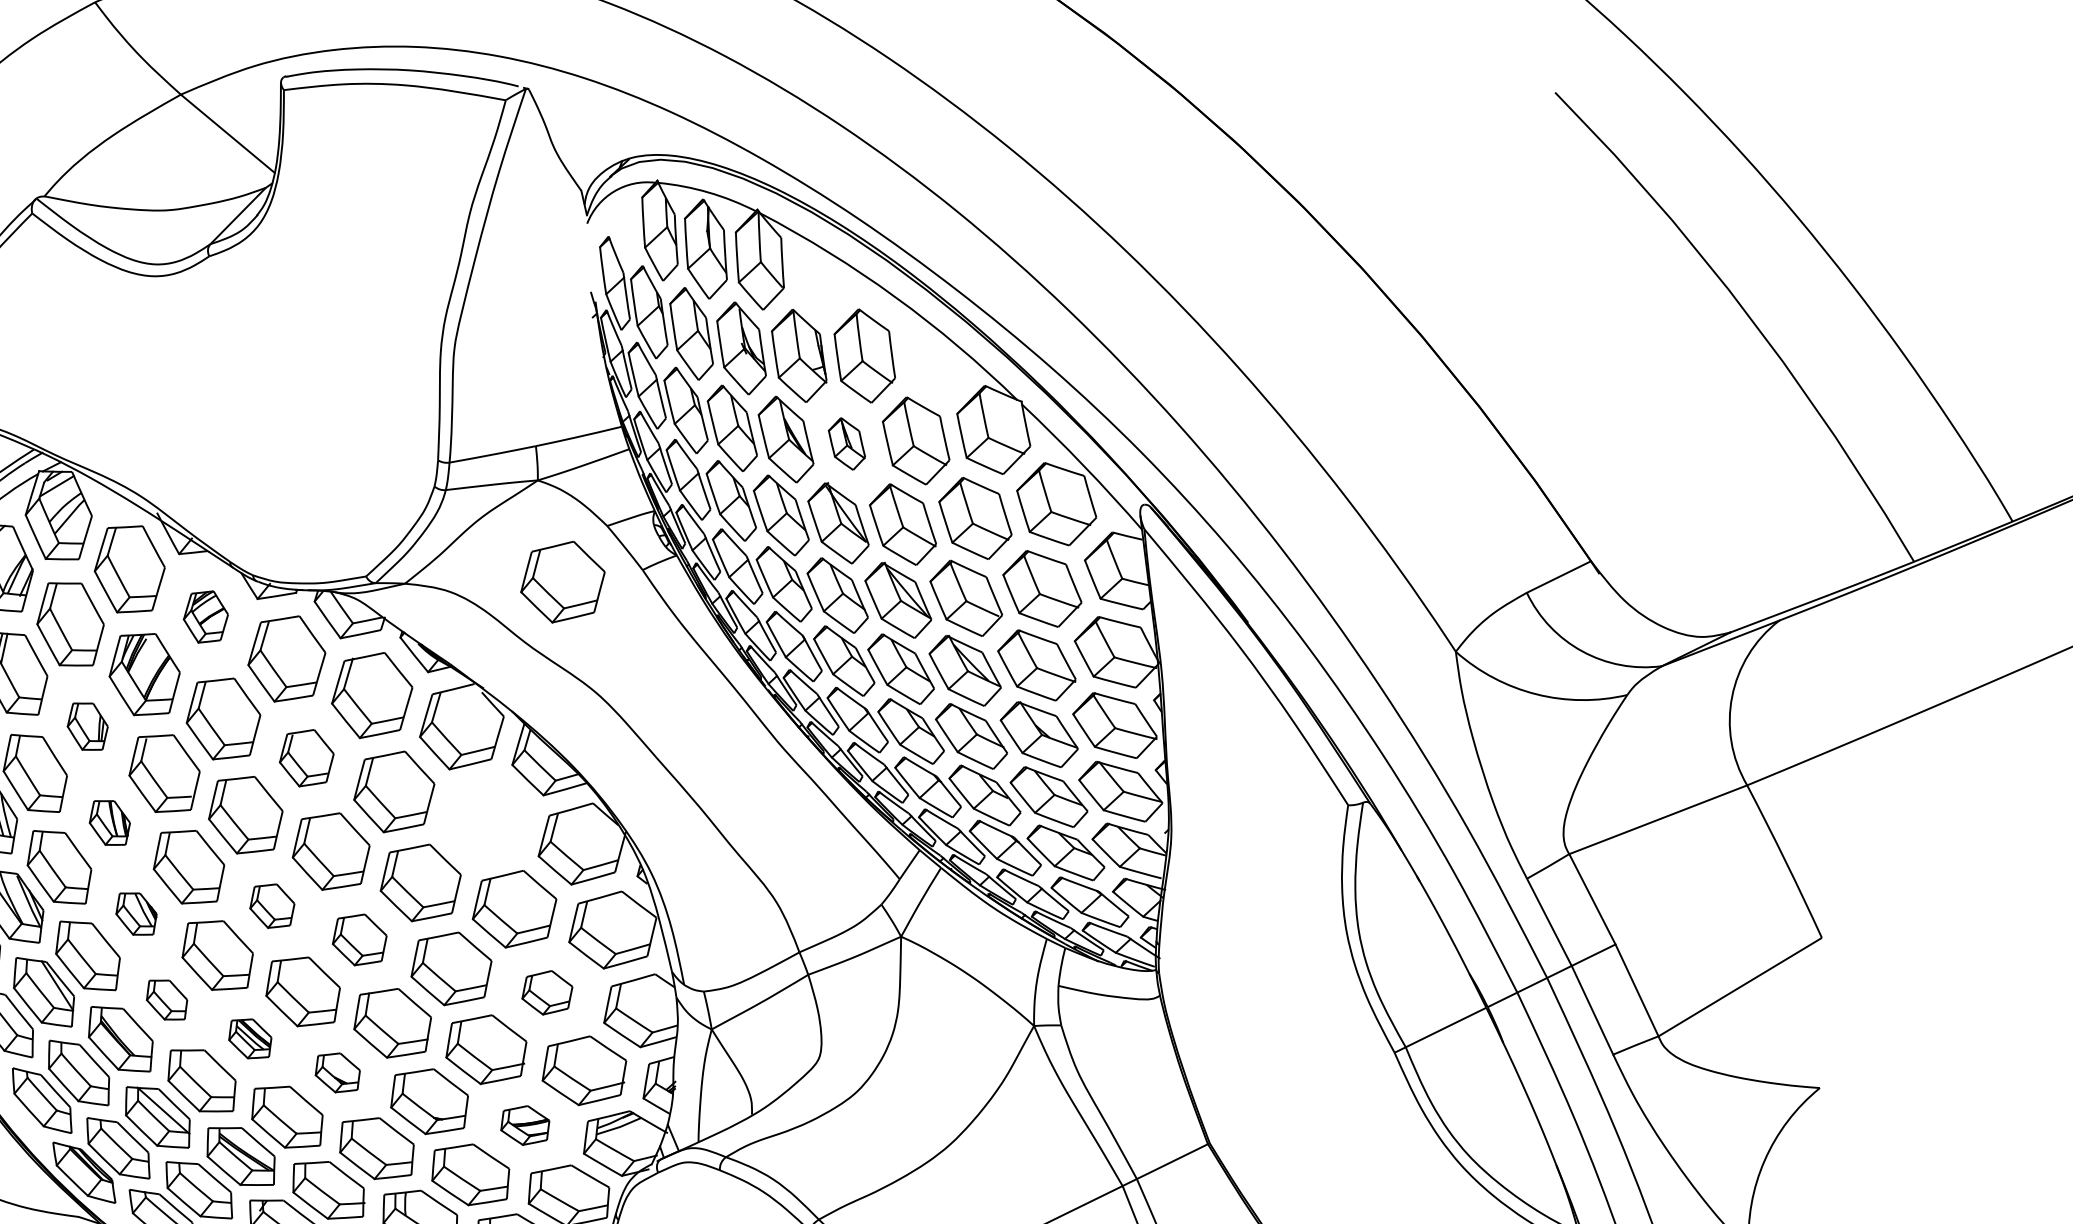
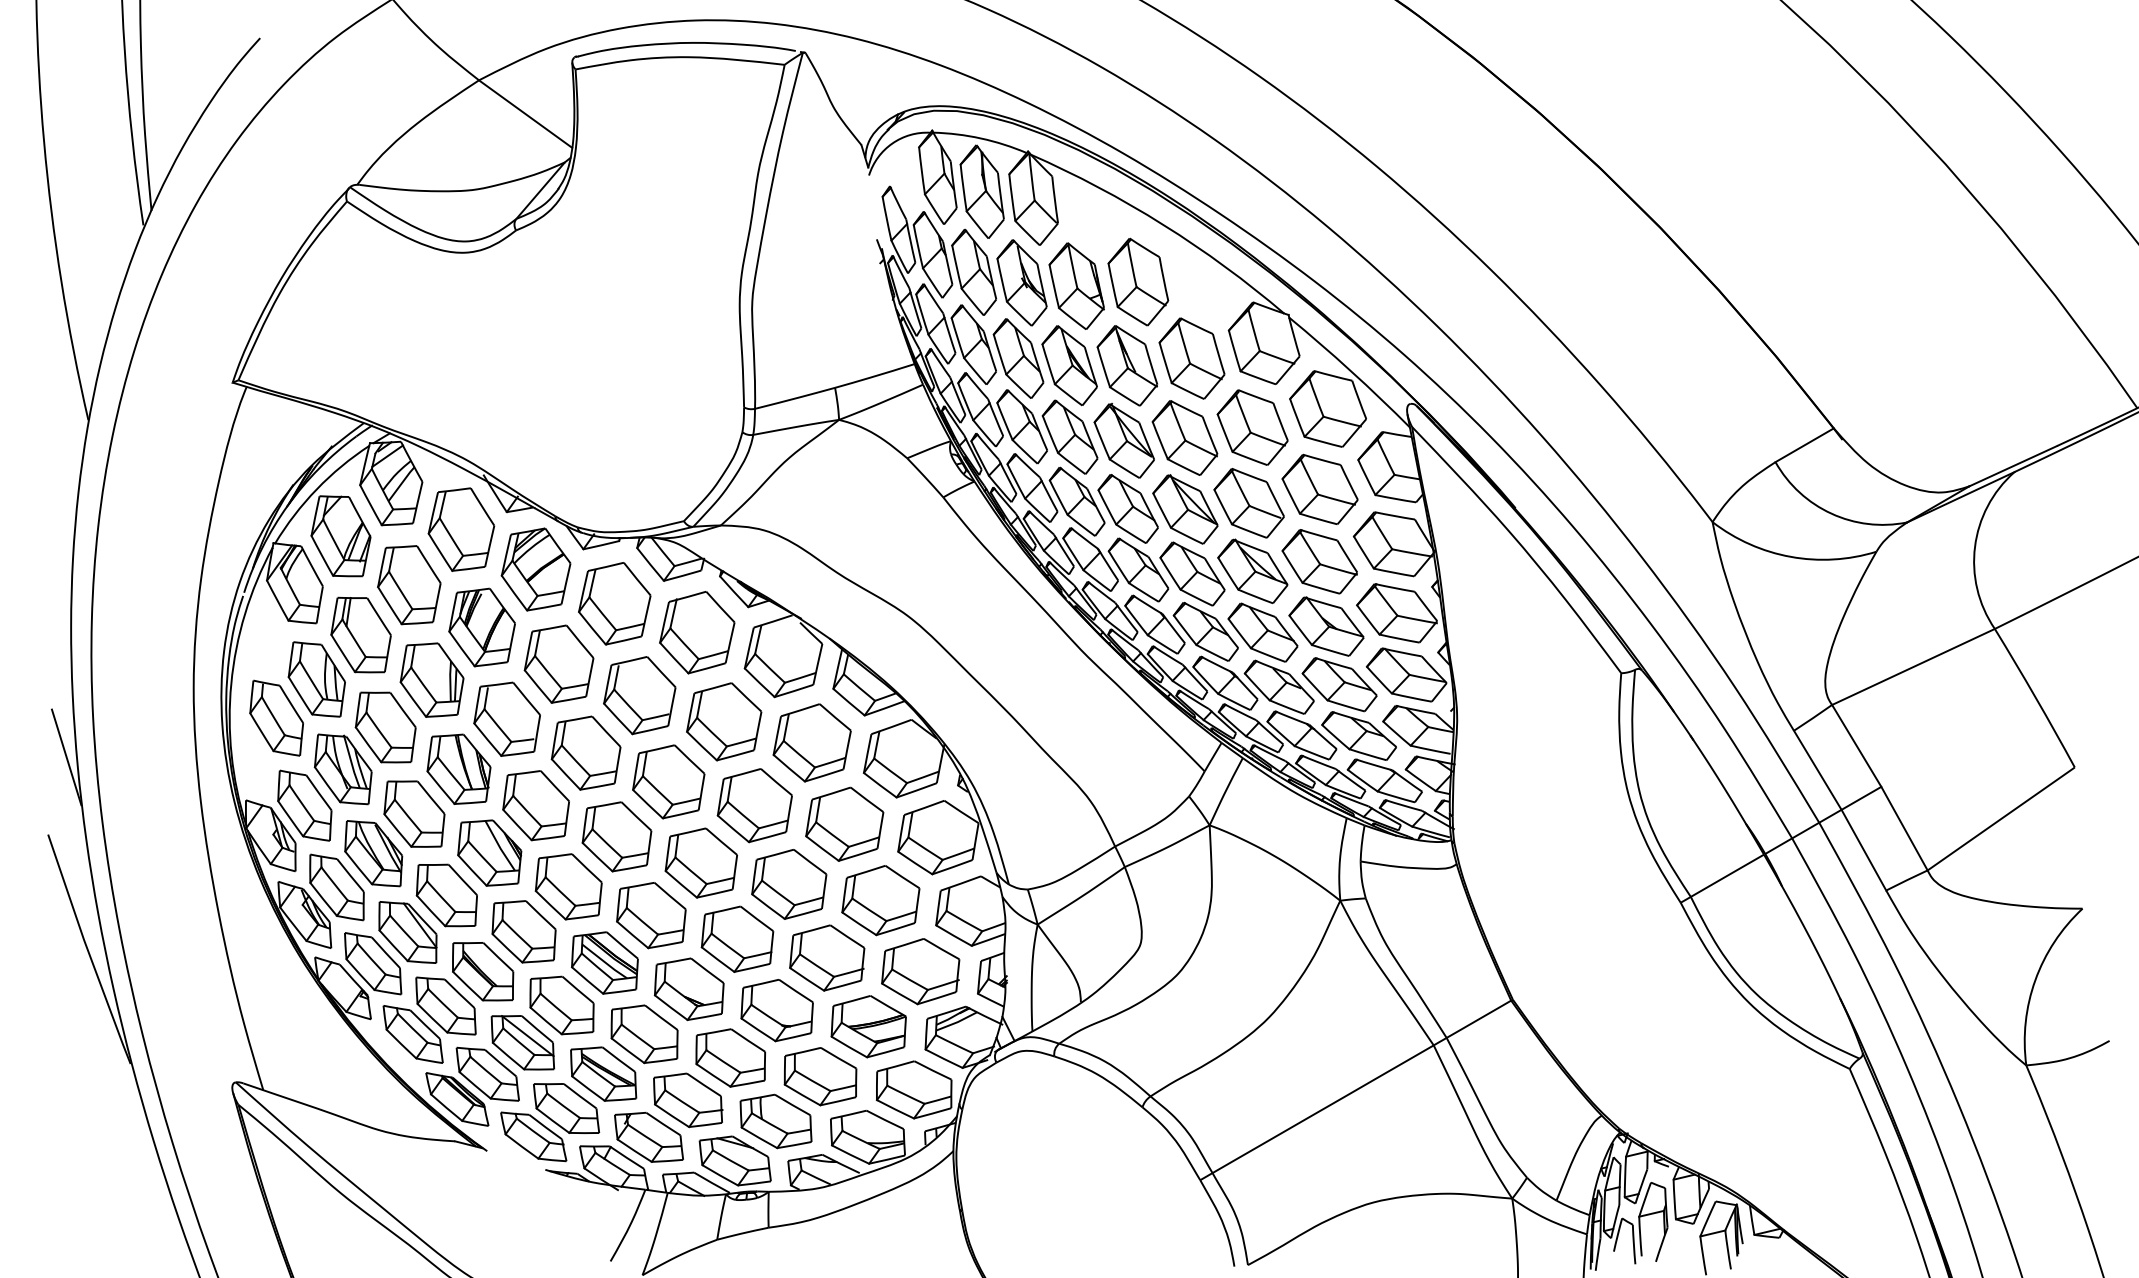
part: (846, 443) -> (1126, 365), size x1.67
part: (562, 581) -> (811, 742), moved
part: (205, 616) -> (535, 569), size x1.67
part: (87, 725) -> (431, 679), size x1.67
part: (306, 757) -> (639, 695), size x1.43
part: (109, 822) -> (458, 768), size x1.67
part: (271, 905) -> (616, 836), size x1.67
part: (136, 913) -> (489, 852), size x1.67
part: (359, 939) -> (700, 862), size x1.43
part: (546, 992) -> (880, 900), size x1.67
part: (166, 999) -> (523, 931), size x1.67
part: (250, 1038) -> (604, 962), size x1.67
part: (337, 1072) -> (688, 989), size x1.67
part: (525, 1125) -> (868, 1026), size x1.67

